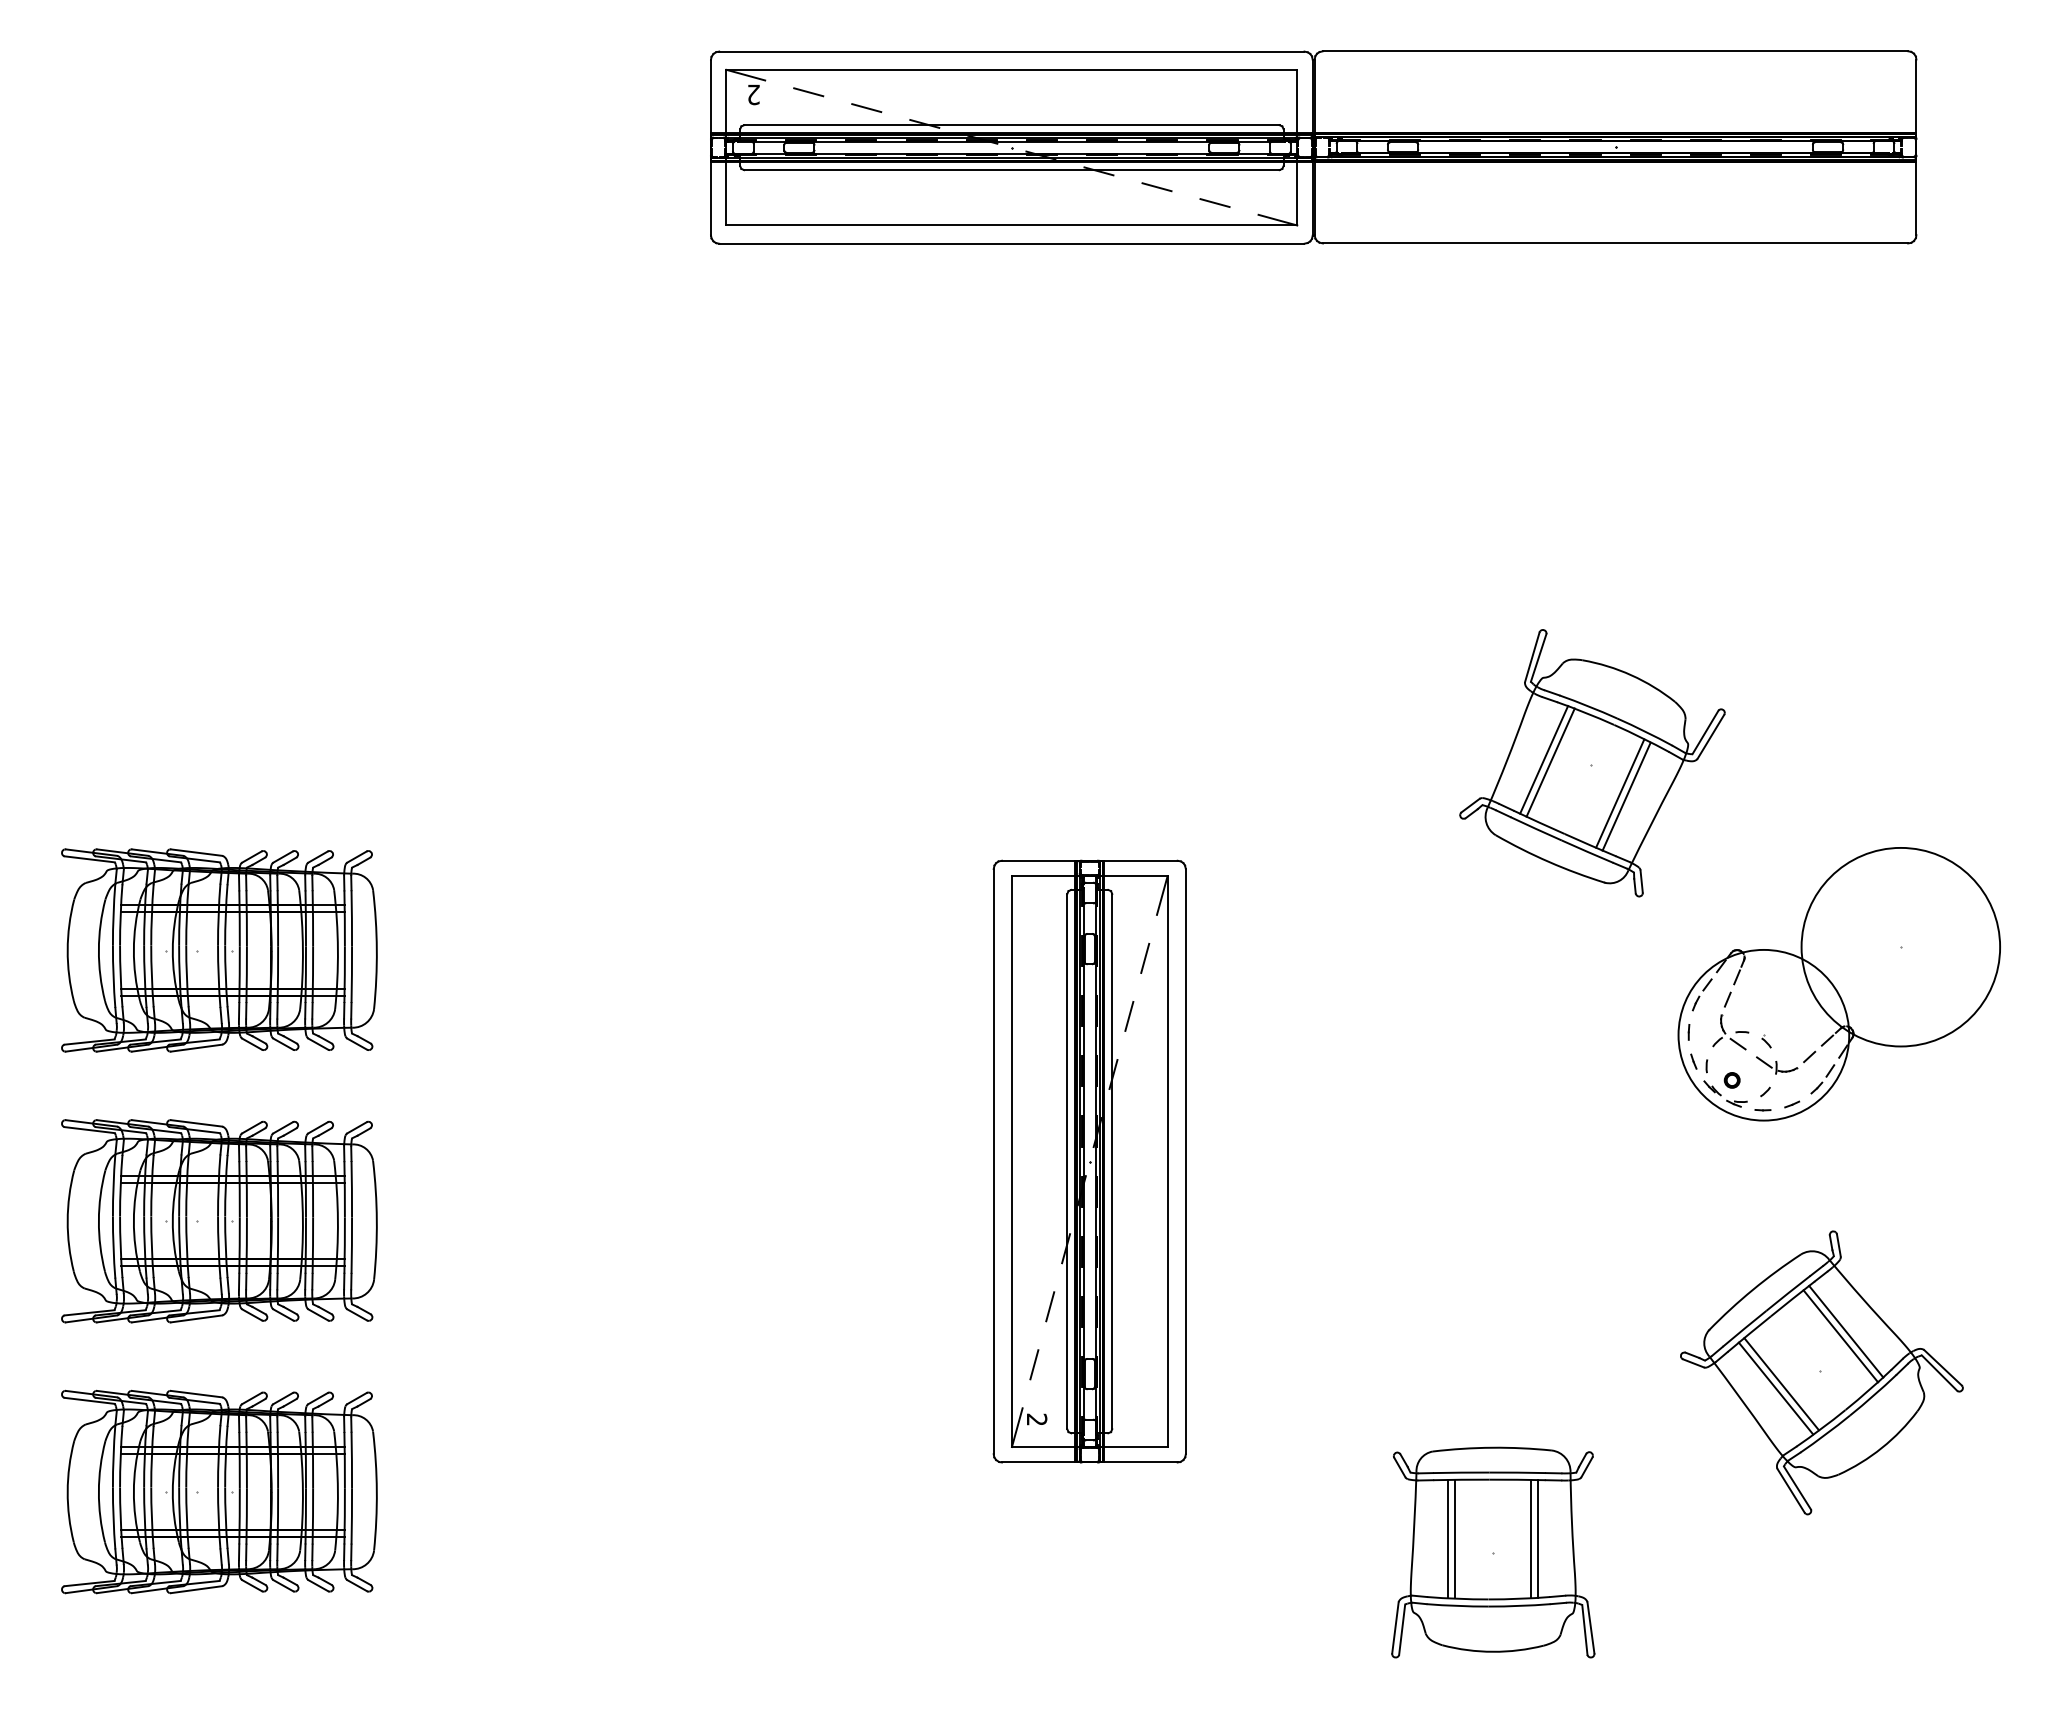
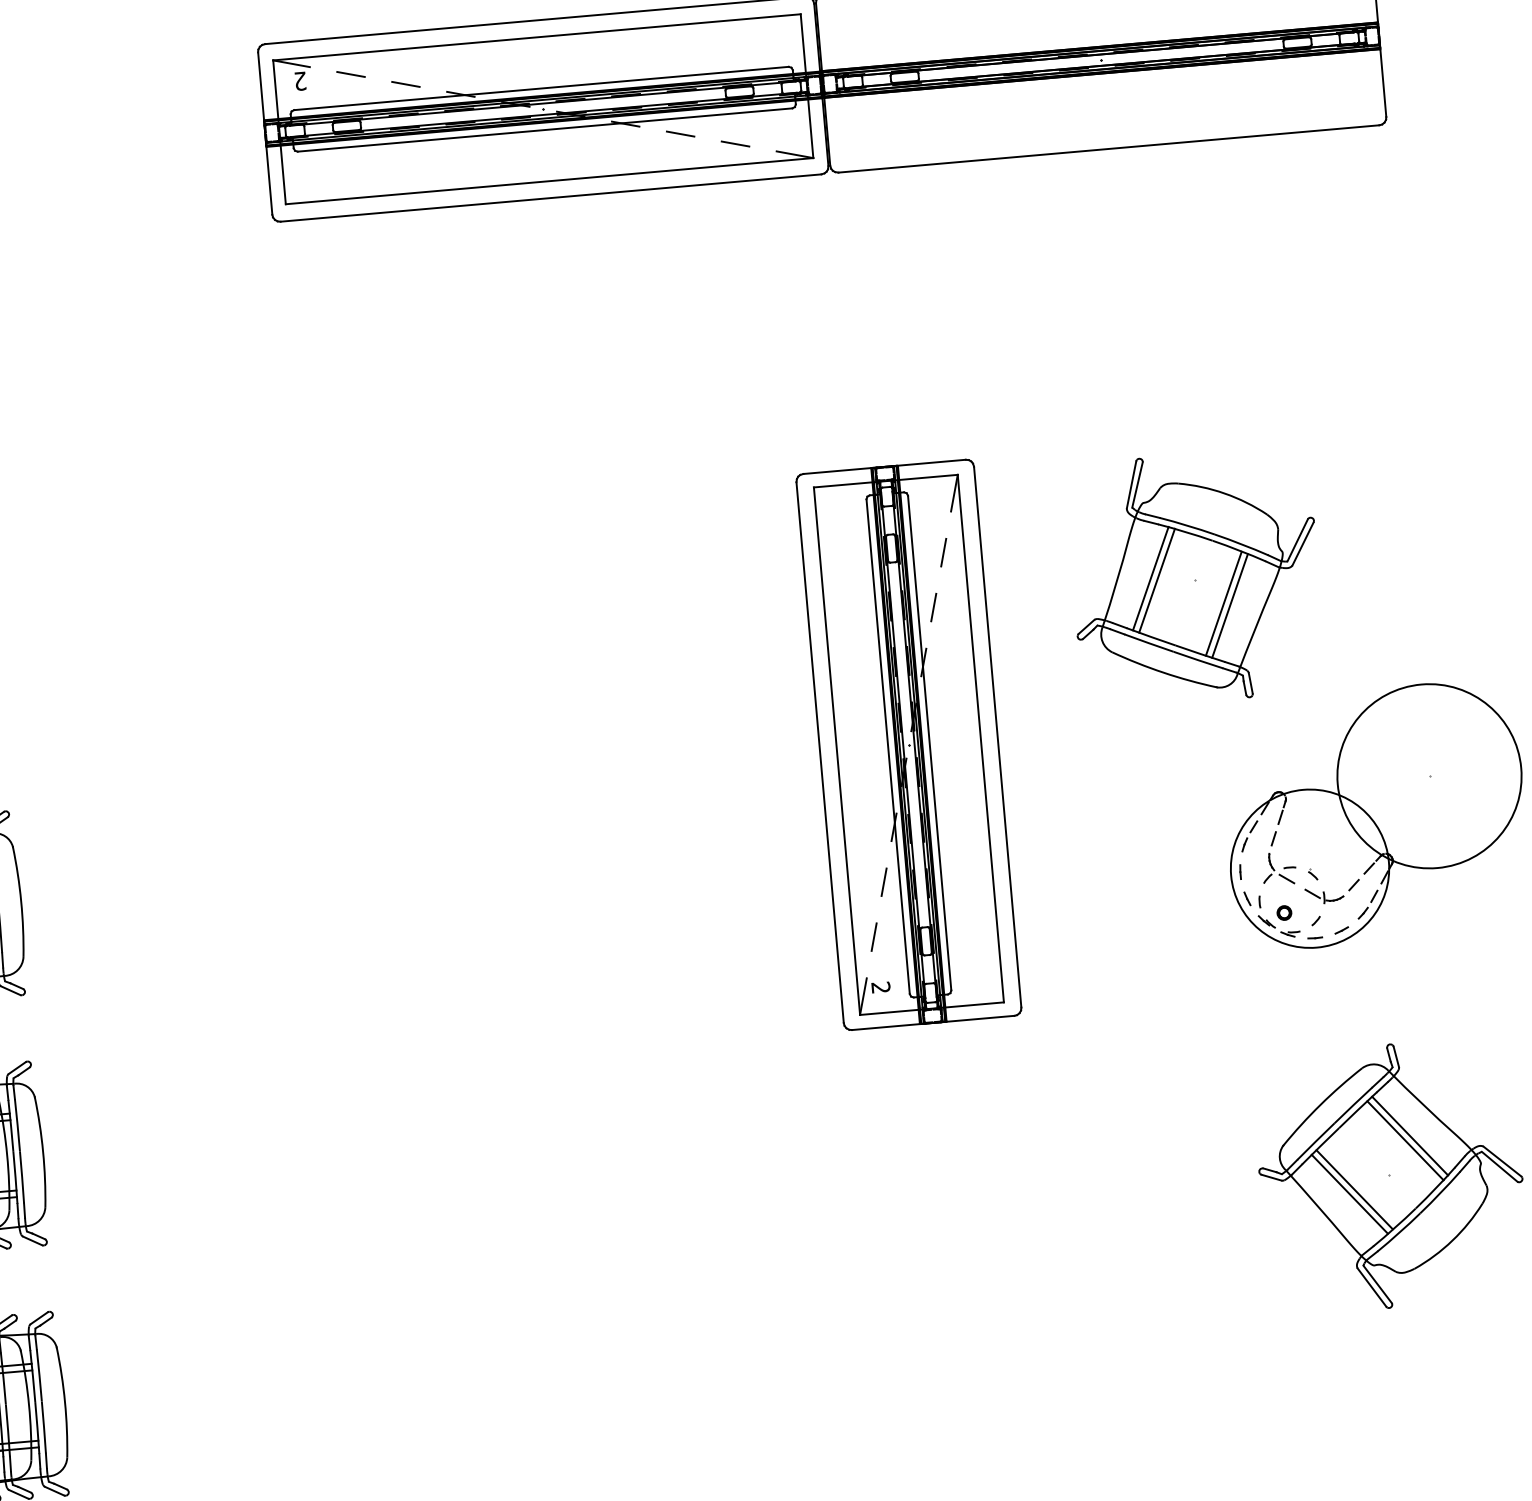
part: (1592, 763) -> (1195, 578), moved
part: (1089, 1161) -> (908, 744), moved
part: (1493, 1552) -> (1101, 1368), removed

